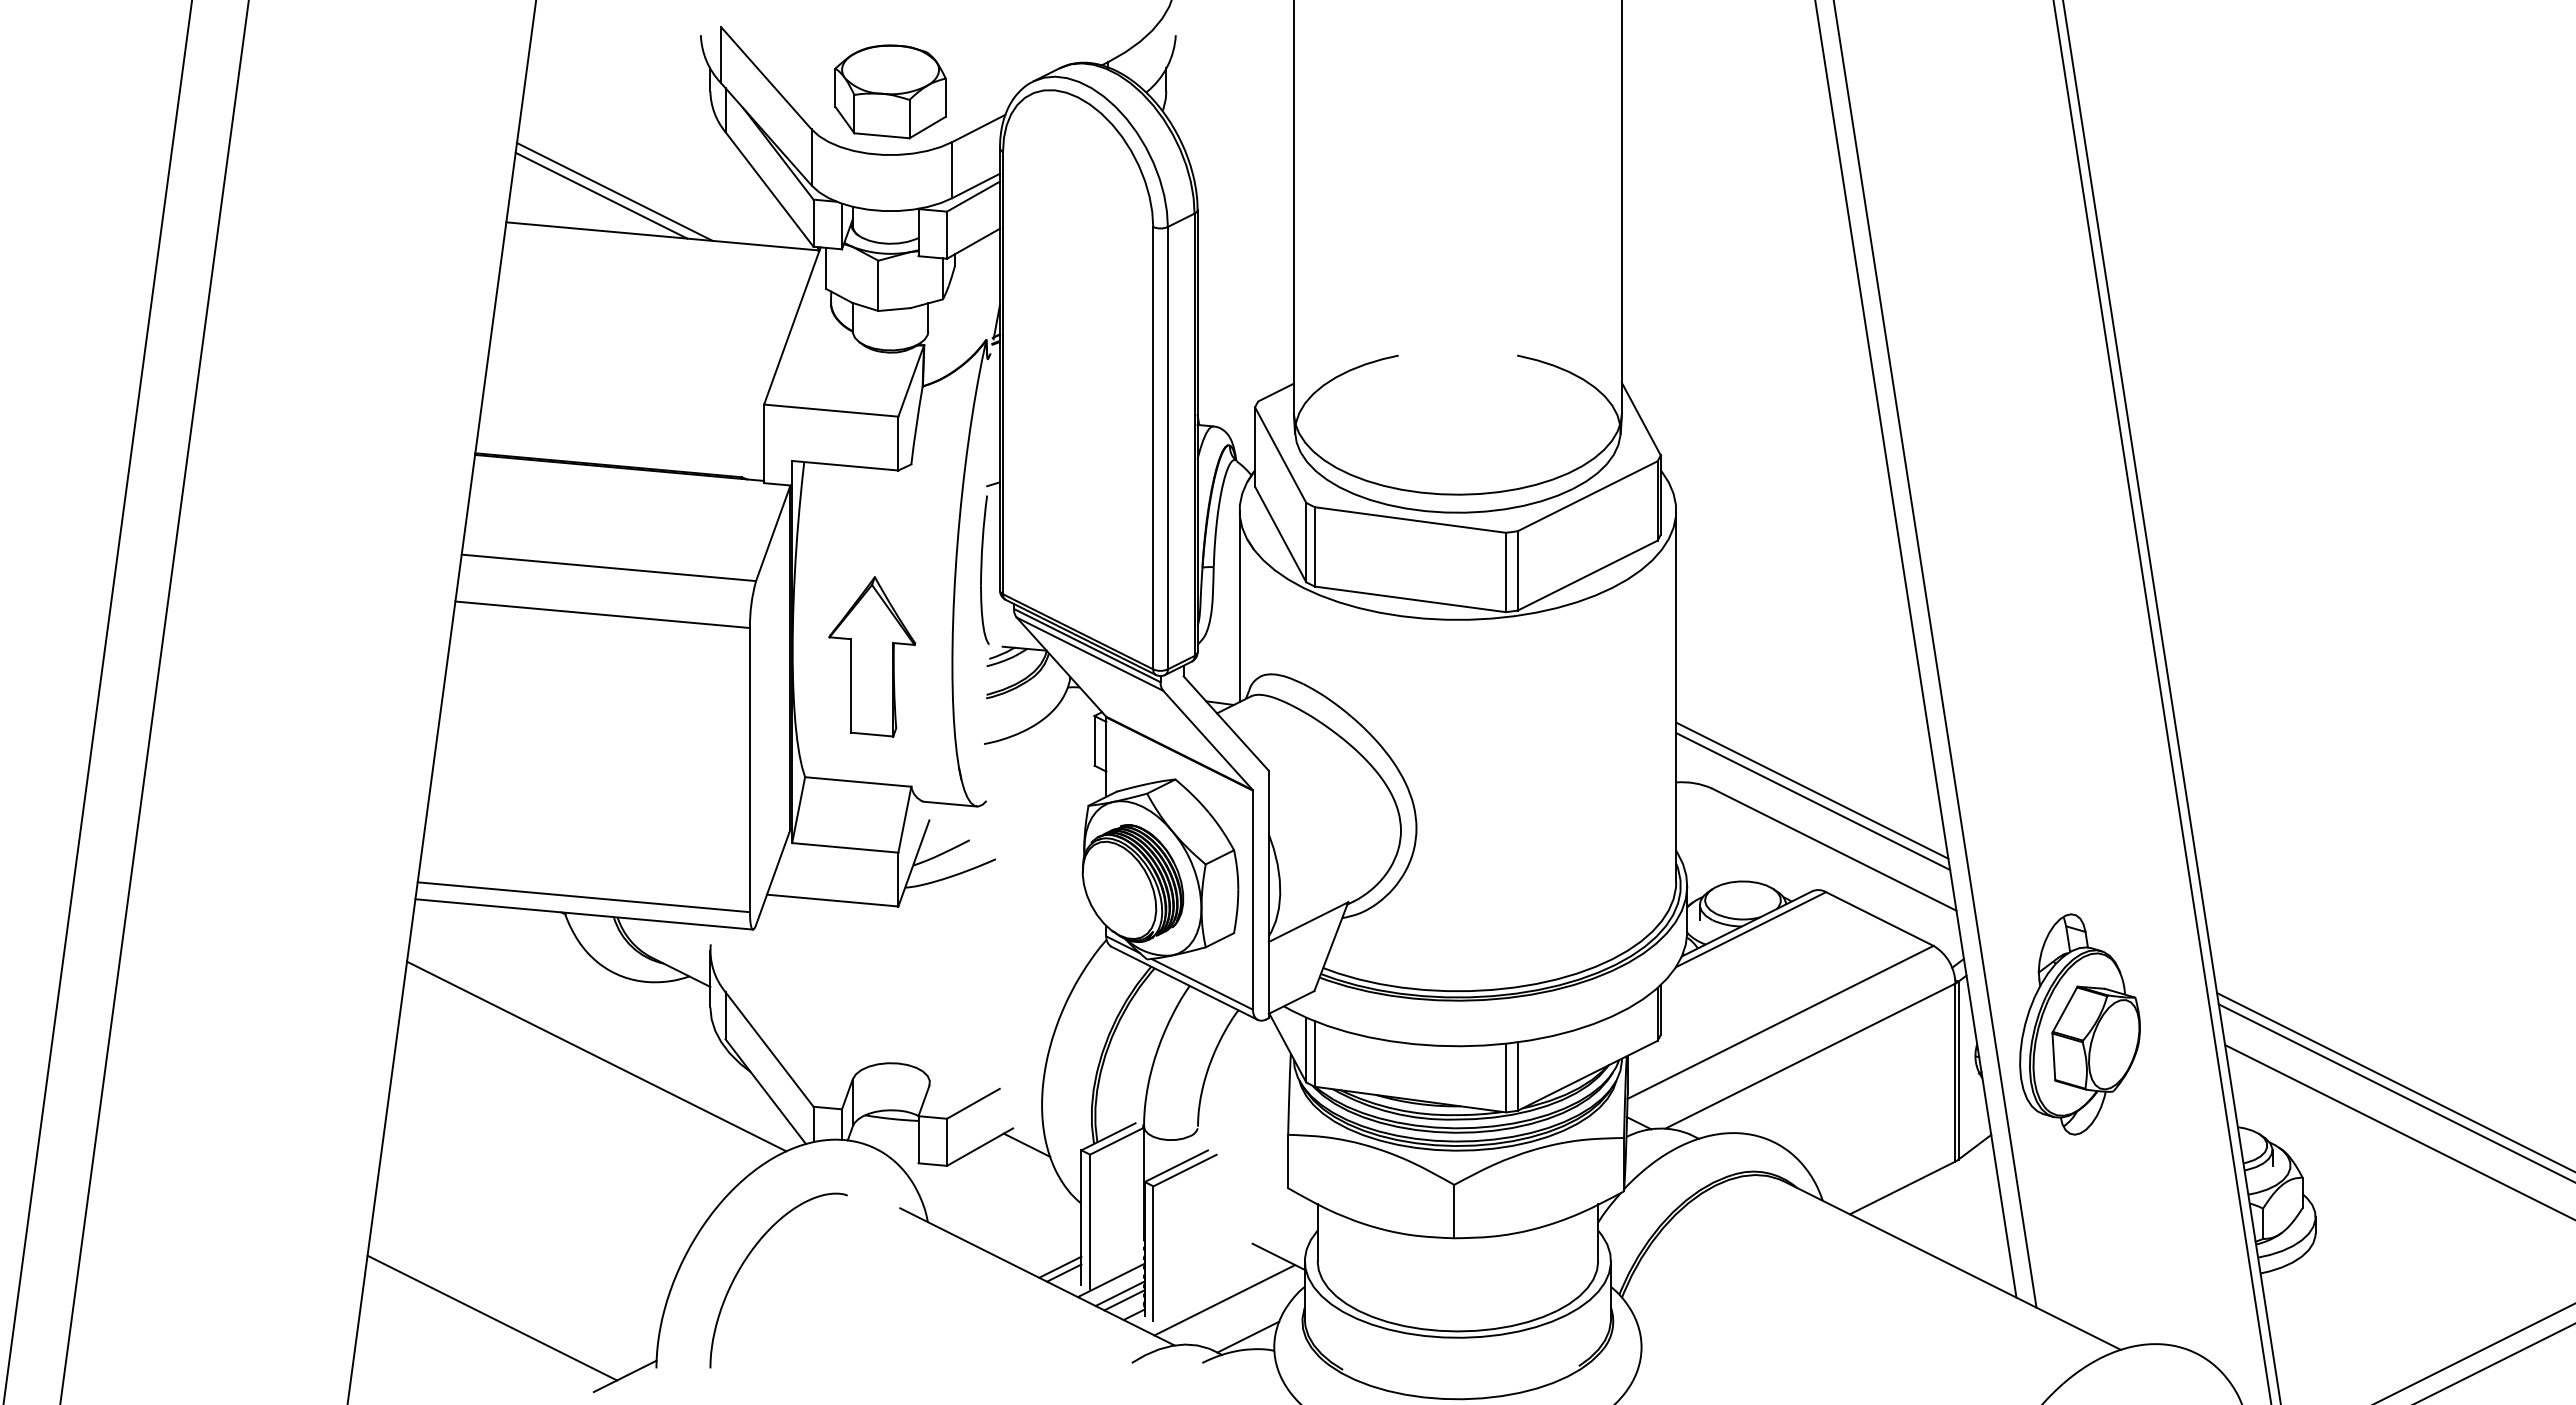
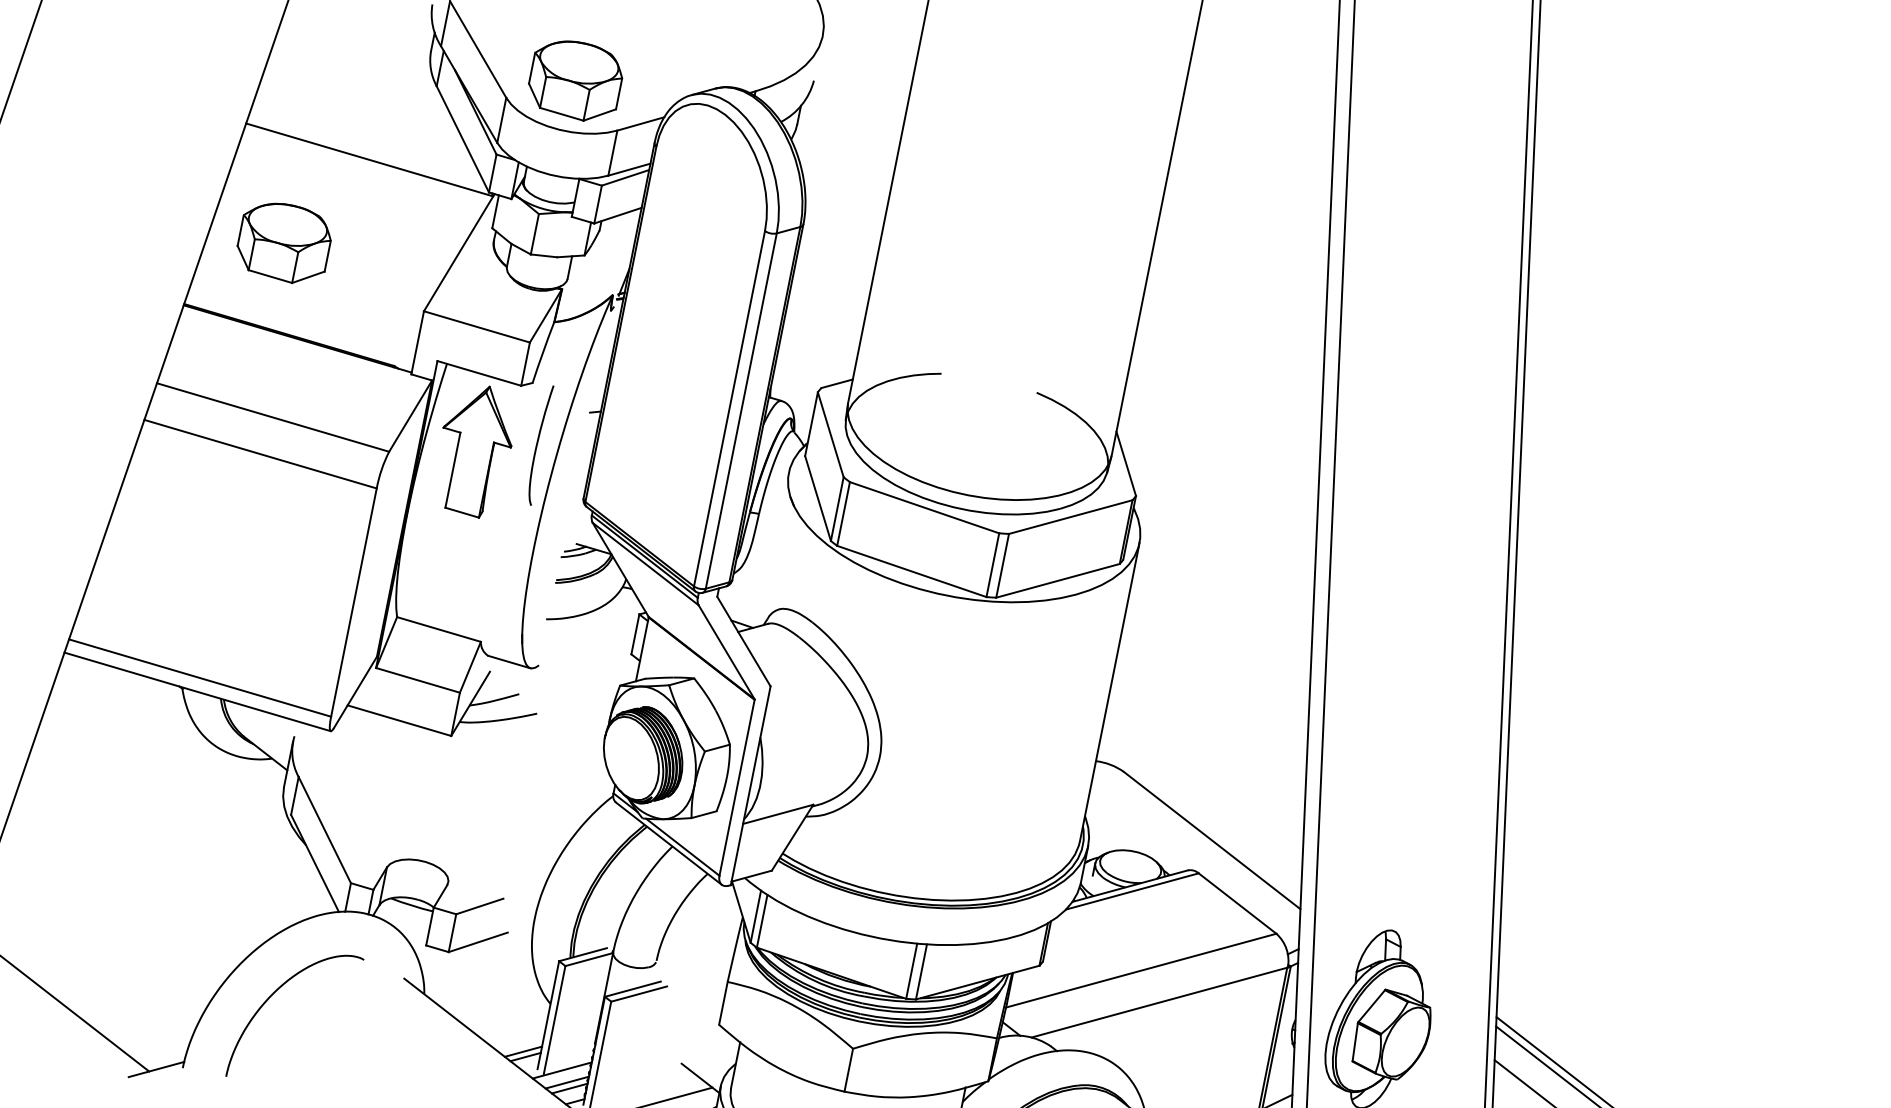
line: (614, 191) -> (337, 116), removed
line: (601, 195) -> (326, 117), removed
part: (580, 355) -> (284, 242), added
part: (984, 569) -> (539, 444), moved
line: (1239, 606) -> (773, 549), removed
part: (872, 656) -> (475, 450), moved
line: (1812, 790) -> (1204, 789), removed
line: (1813, 801) -> (1203, 798), removed
line: (596, 1056) -> (184, 807), removed
line: (1026, 1144) -> (515, 947), removed

